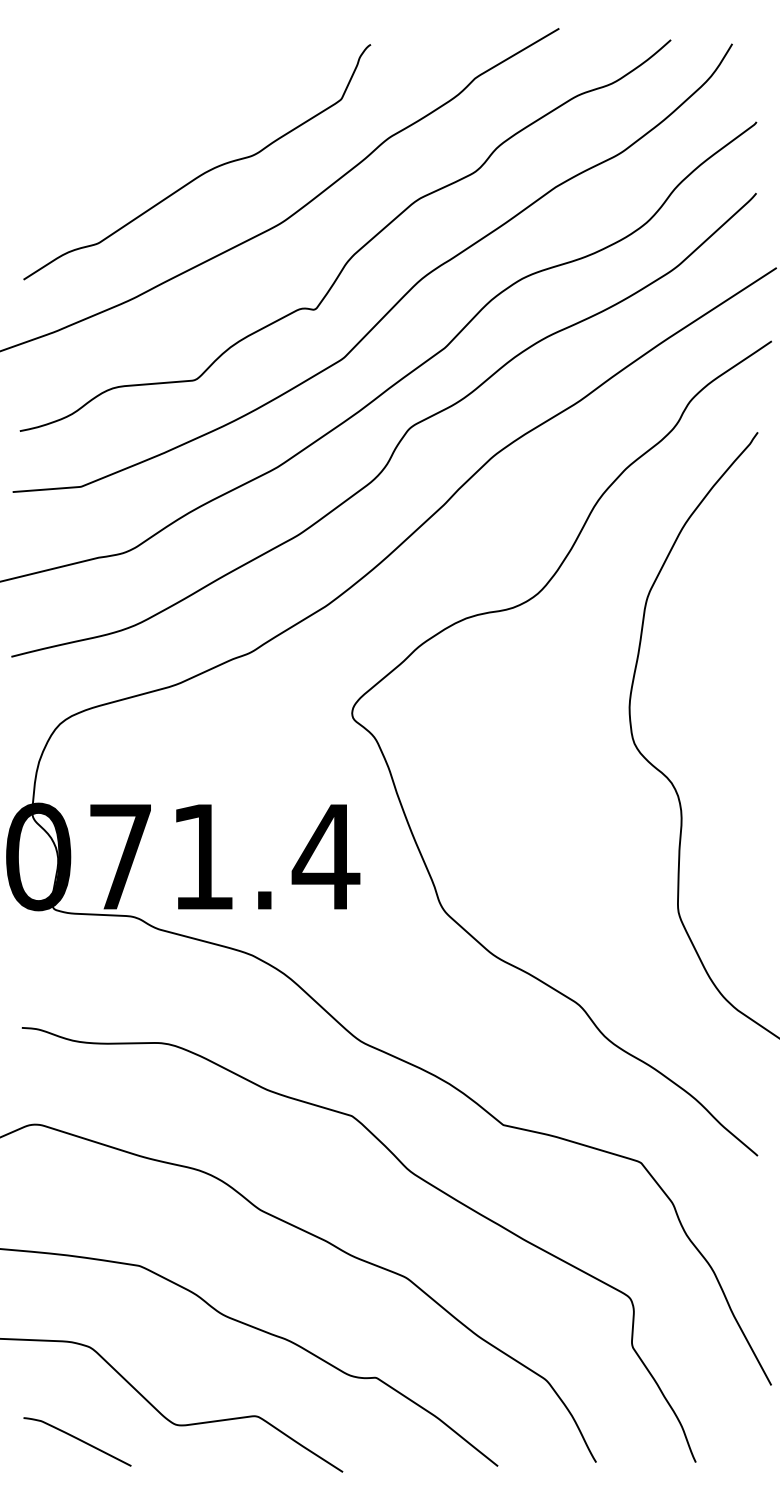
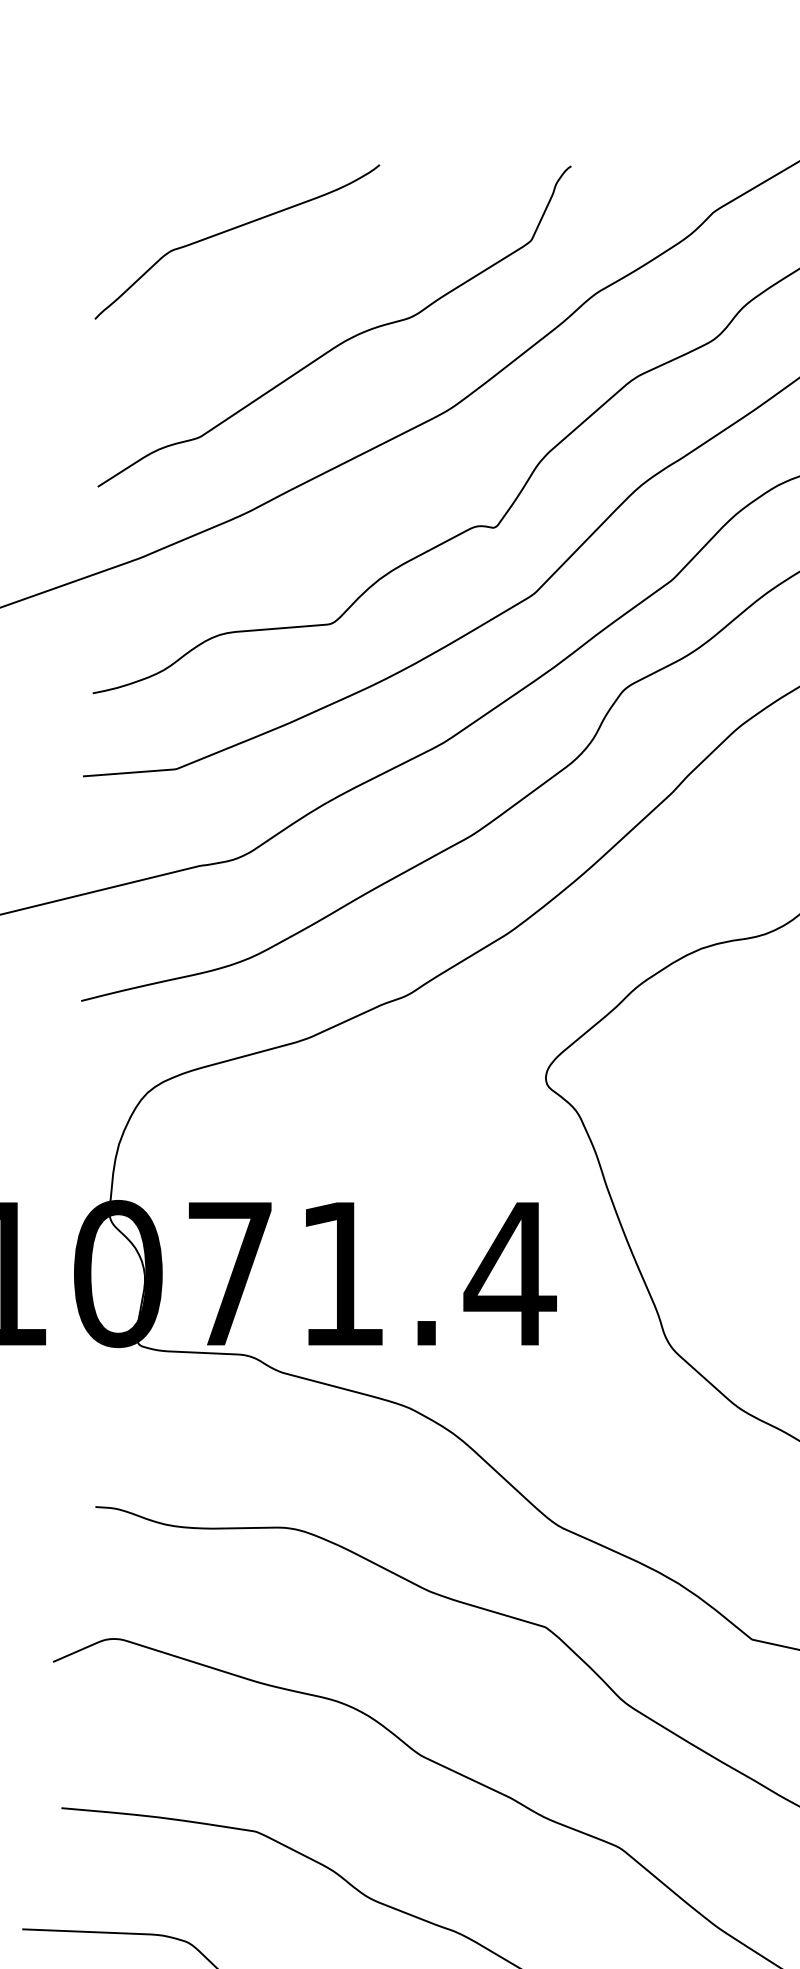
curve: (123, 91) -> (234, 230), added

